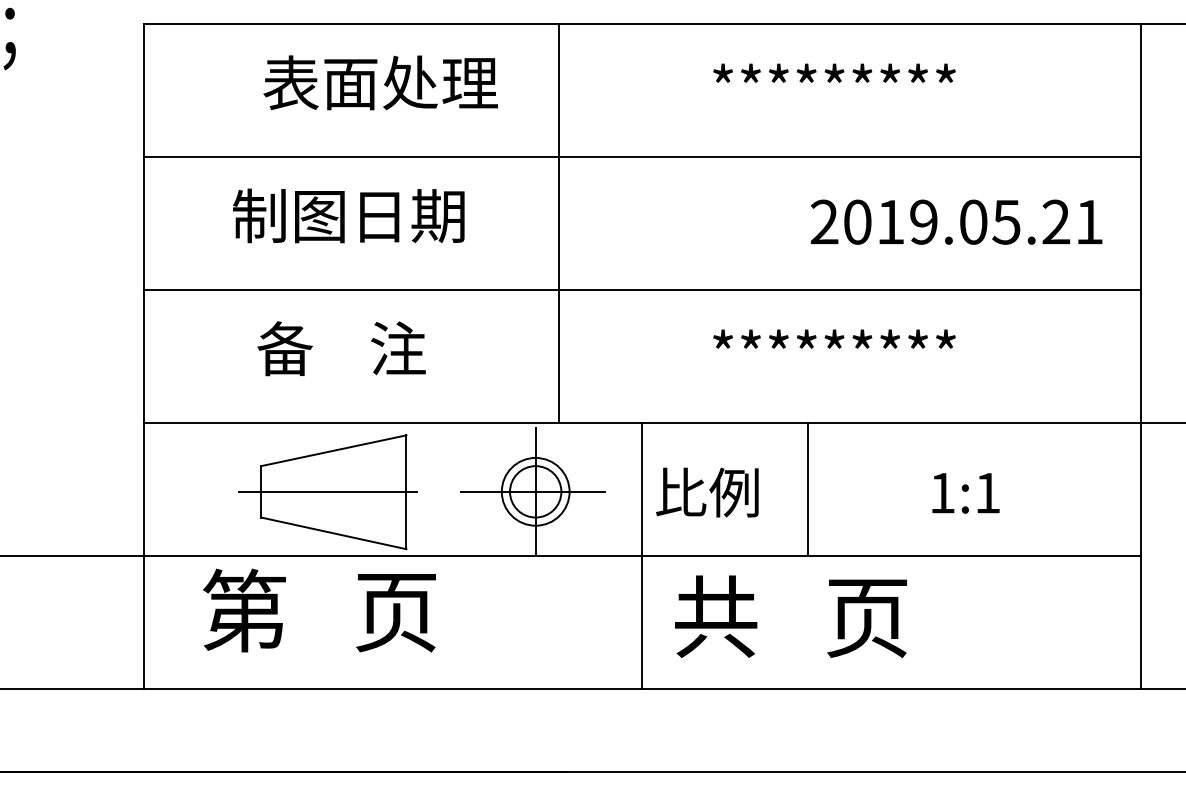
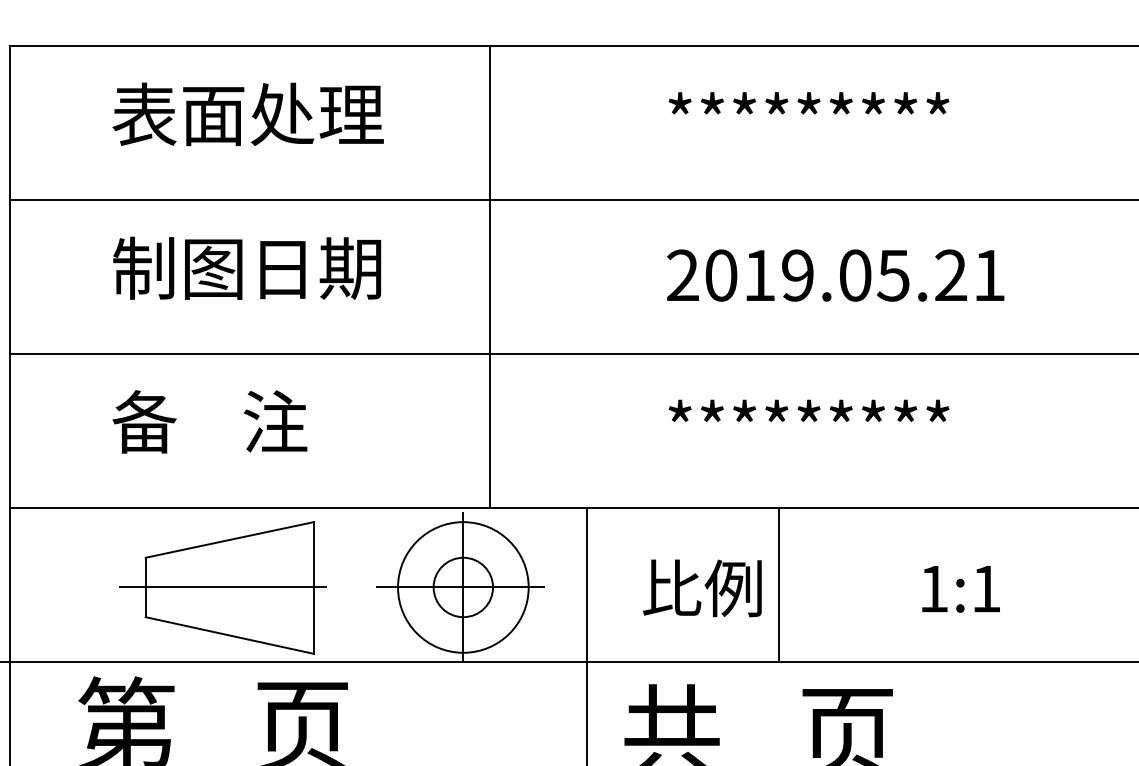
text: (380, 82) -> (247, 113), moved
text: (956, 221) -> (835, 274), moved
text: (341, 348) -> (209, 421), moved
circle: (535, 491) -> (463, 587), size x1.67
text: (707, 492) -> (702, 588), moved

